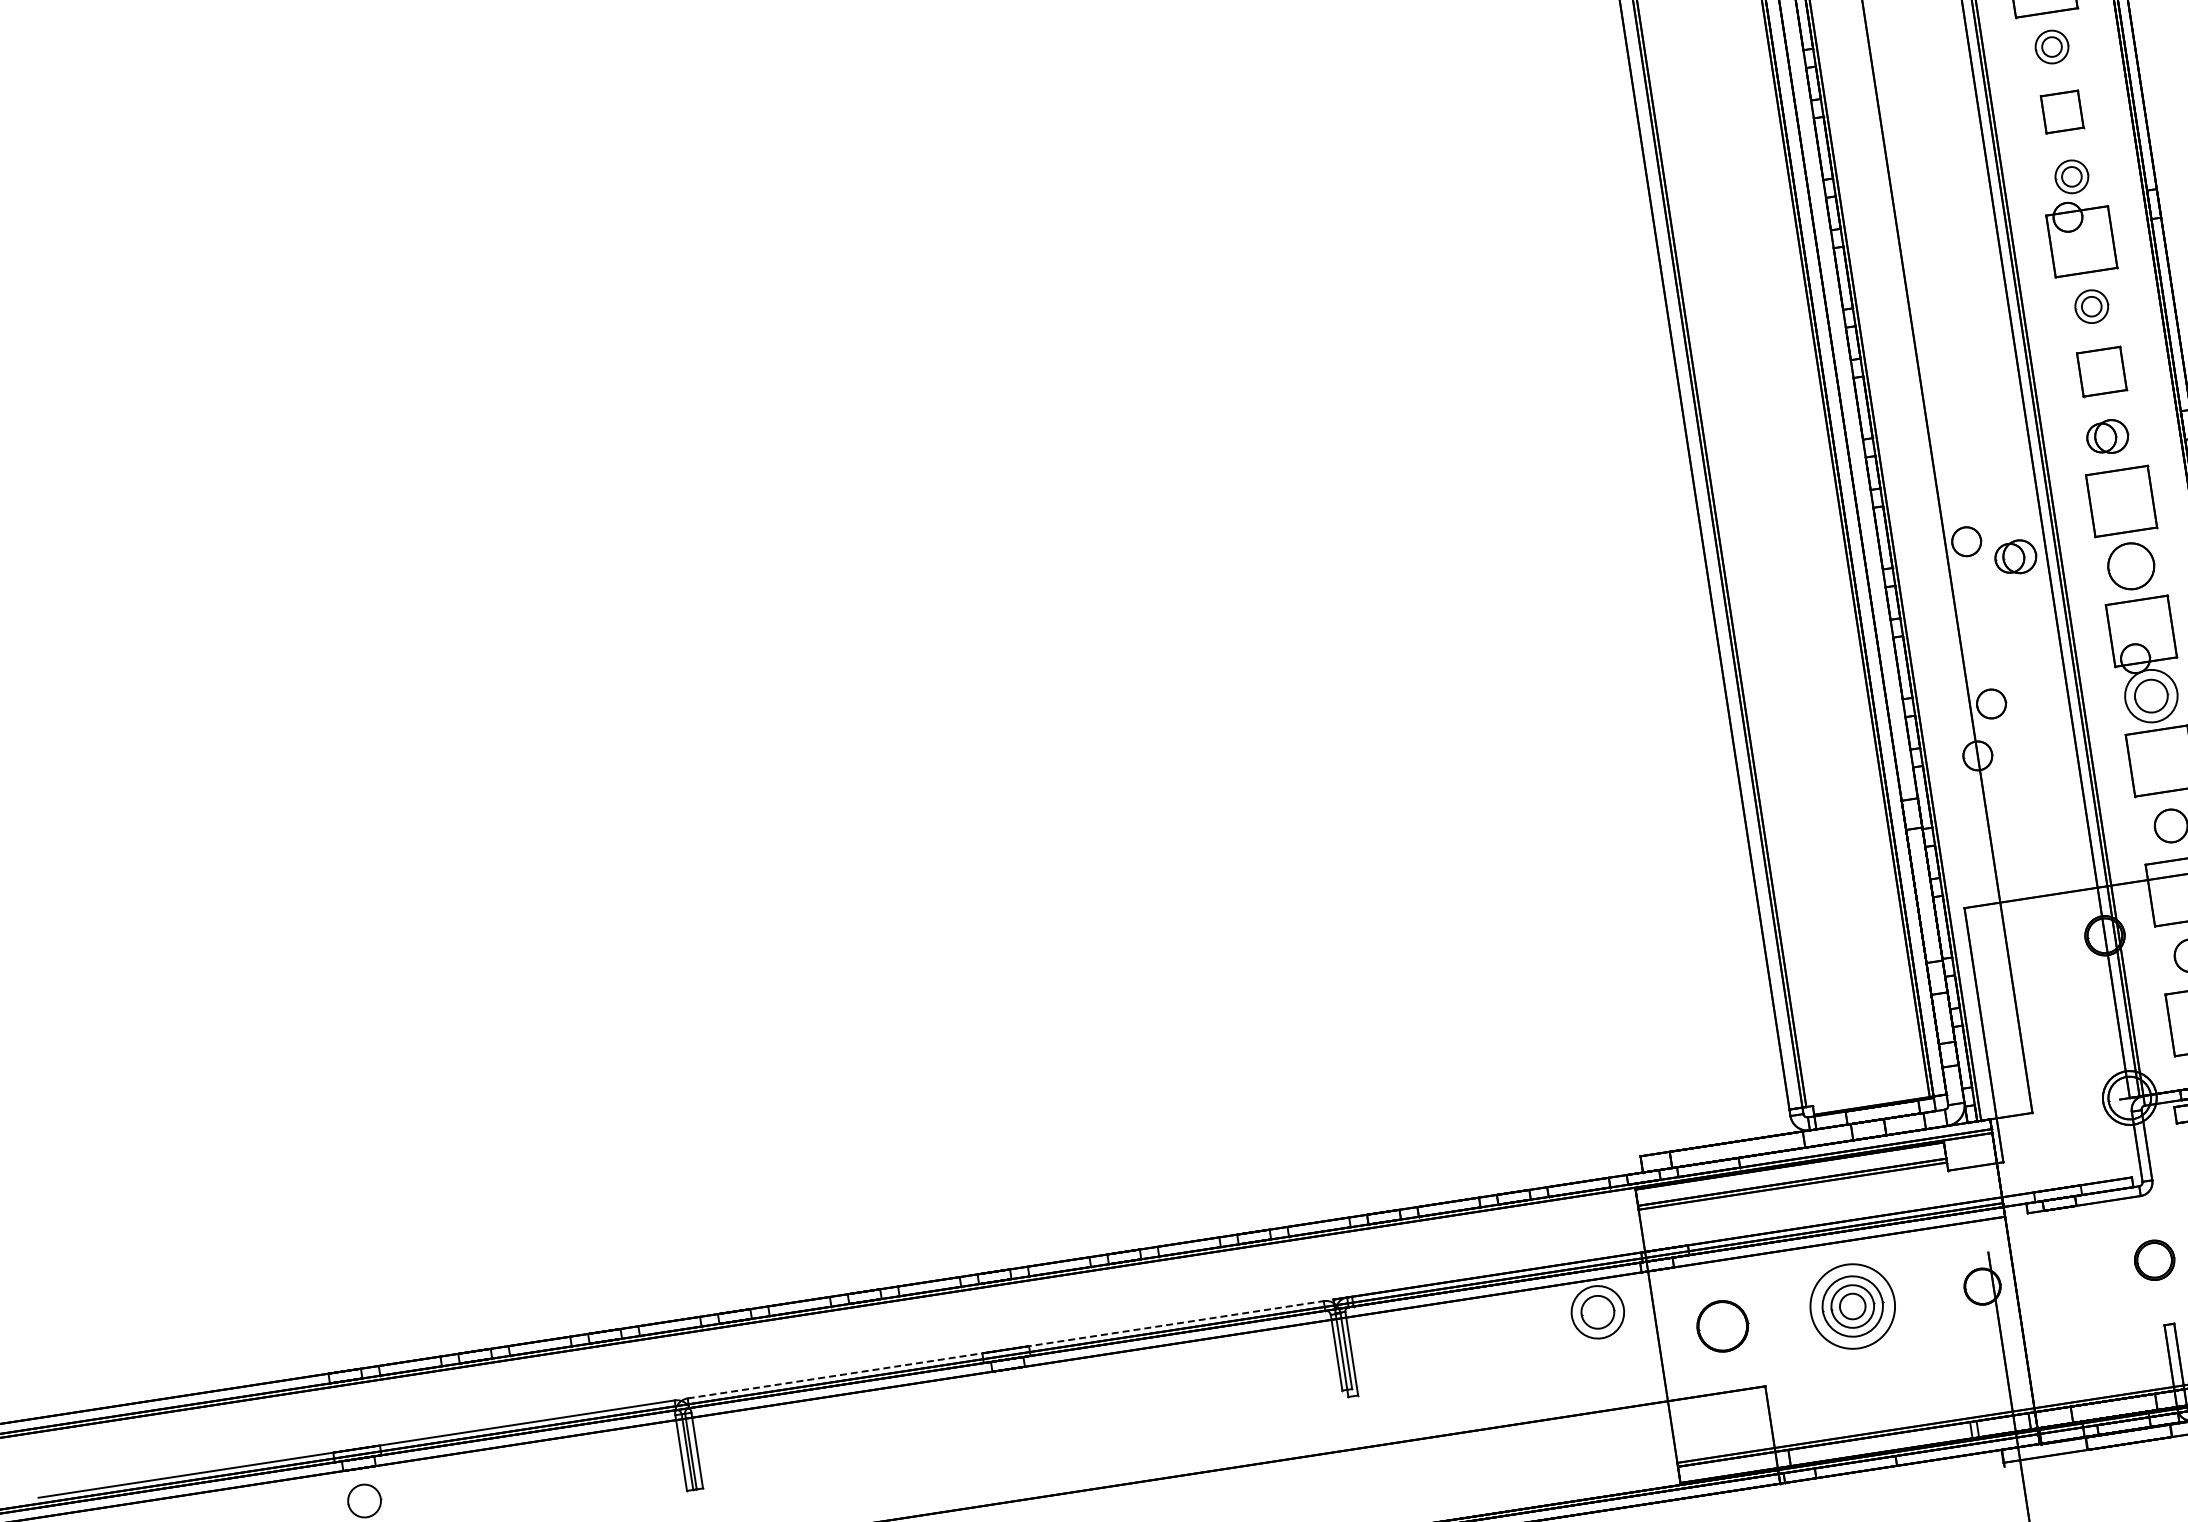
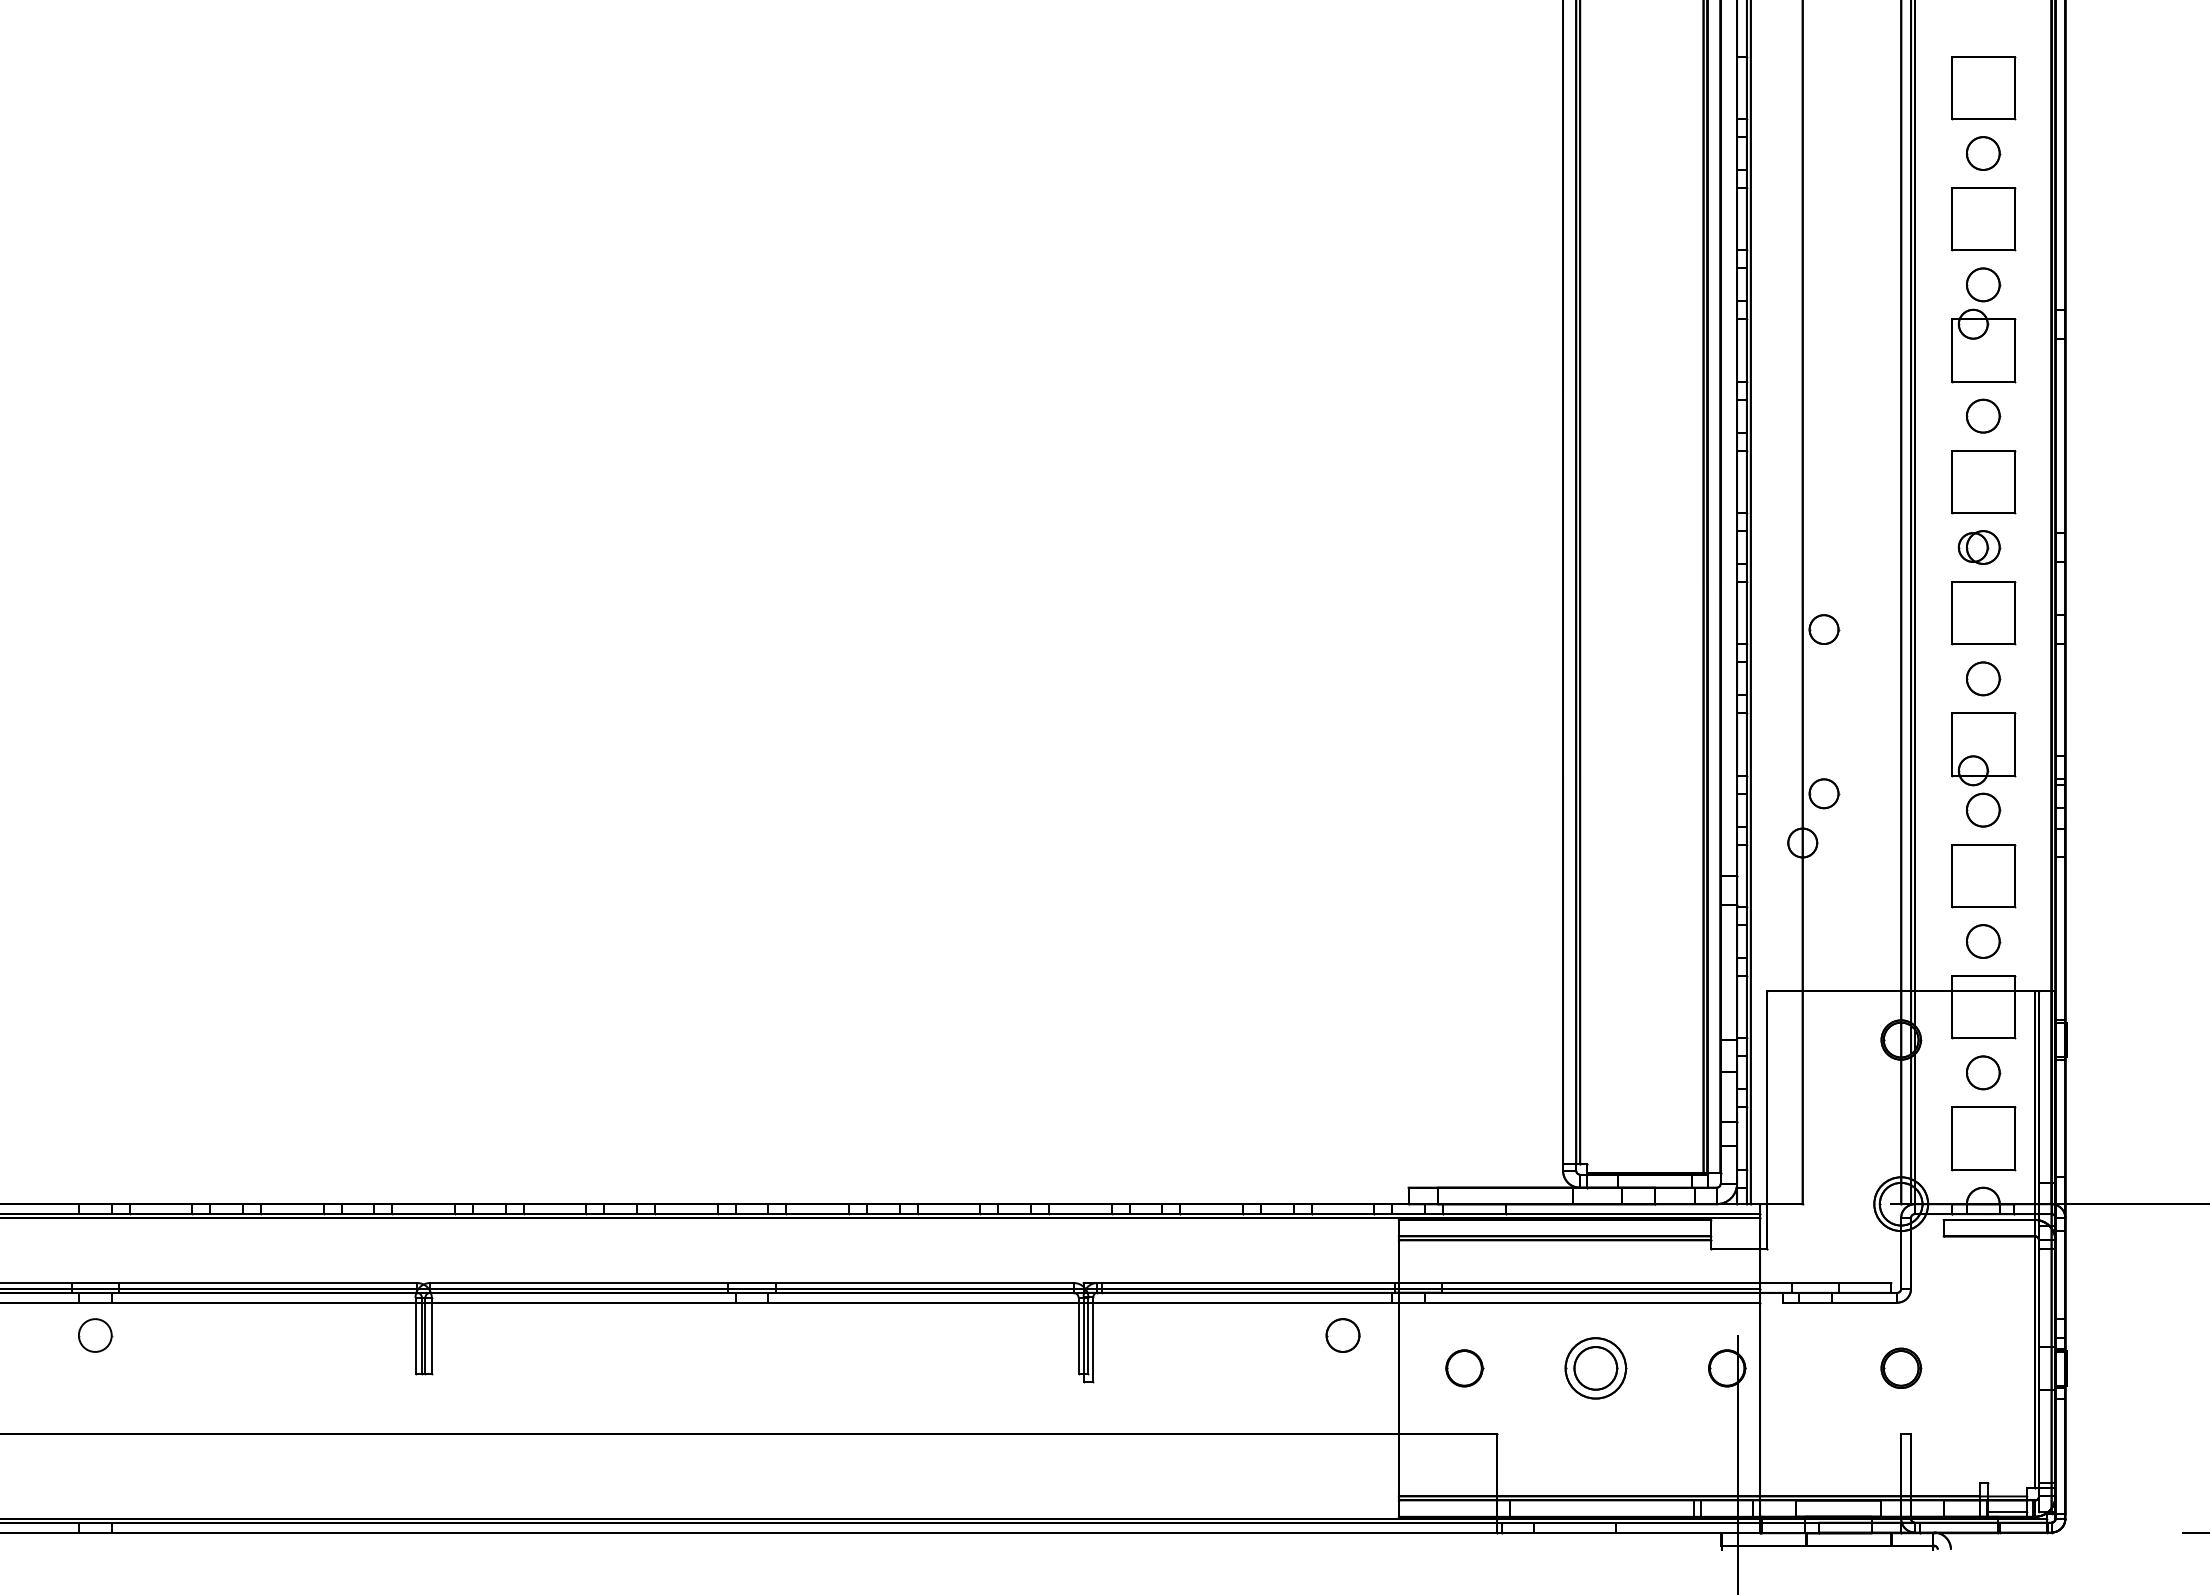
circle: (2051, 47) -> (1982, 153), size x1.67
part: (2062, 112) -> (1983, 219), size x1.67
circle: (2071, 176) -> (1982, 284), size x1.67
circle: (2090, 306) -> (1982, 415), size x1.67
part: (2101, 372) -> (1983, 482), size x1.43
part: (2016, 557) -> (1870, 652), removed
part: (2131, 565) -> (1983, 678), size x0.71
circle: (2150, 695) -> (1982, 809), size x0.62
circle: (1852, 1306) -> (1595, 1368), size x0.71
circle: (1852, 1306) -> (1595, 1368), size x1.67
circle: (1597, 1312) -> (1342, 1335), size x0.62
part: (1722, 1326) -> (1464, 1368), size x0.71
line: (1005, 1350) -> (751, 1283), dashed -> solid

